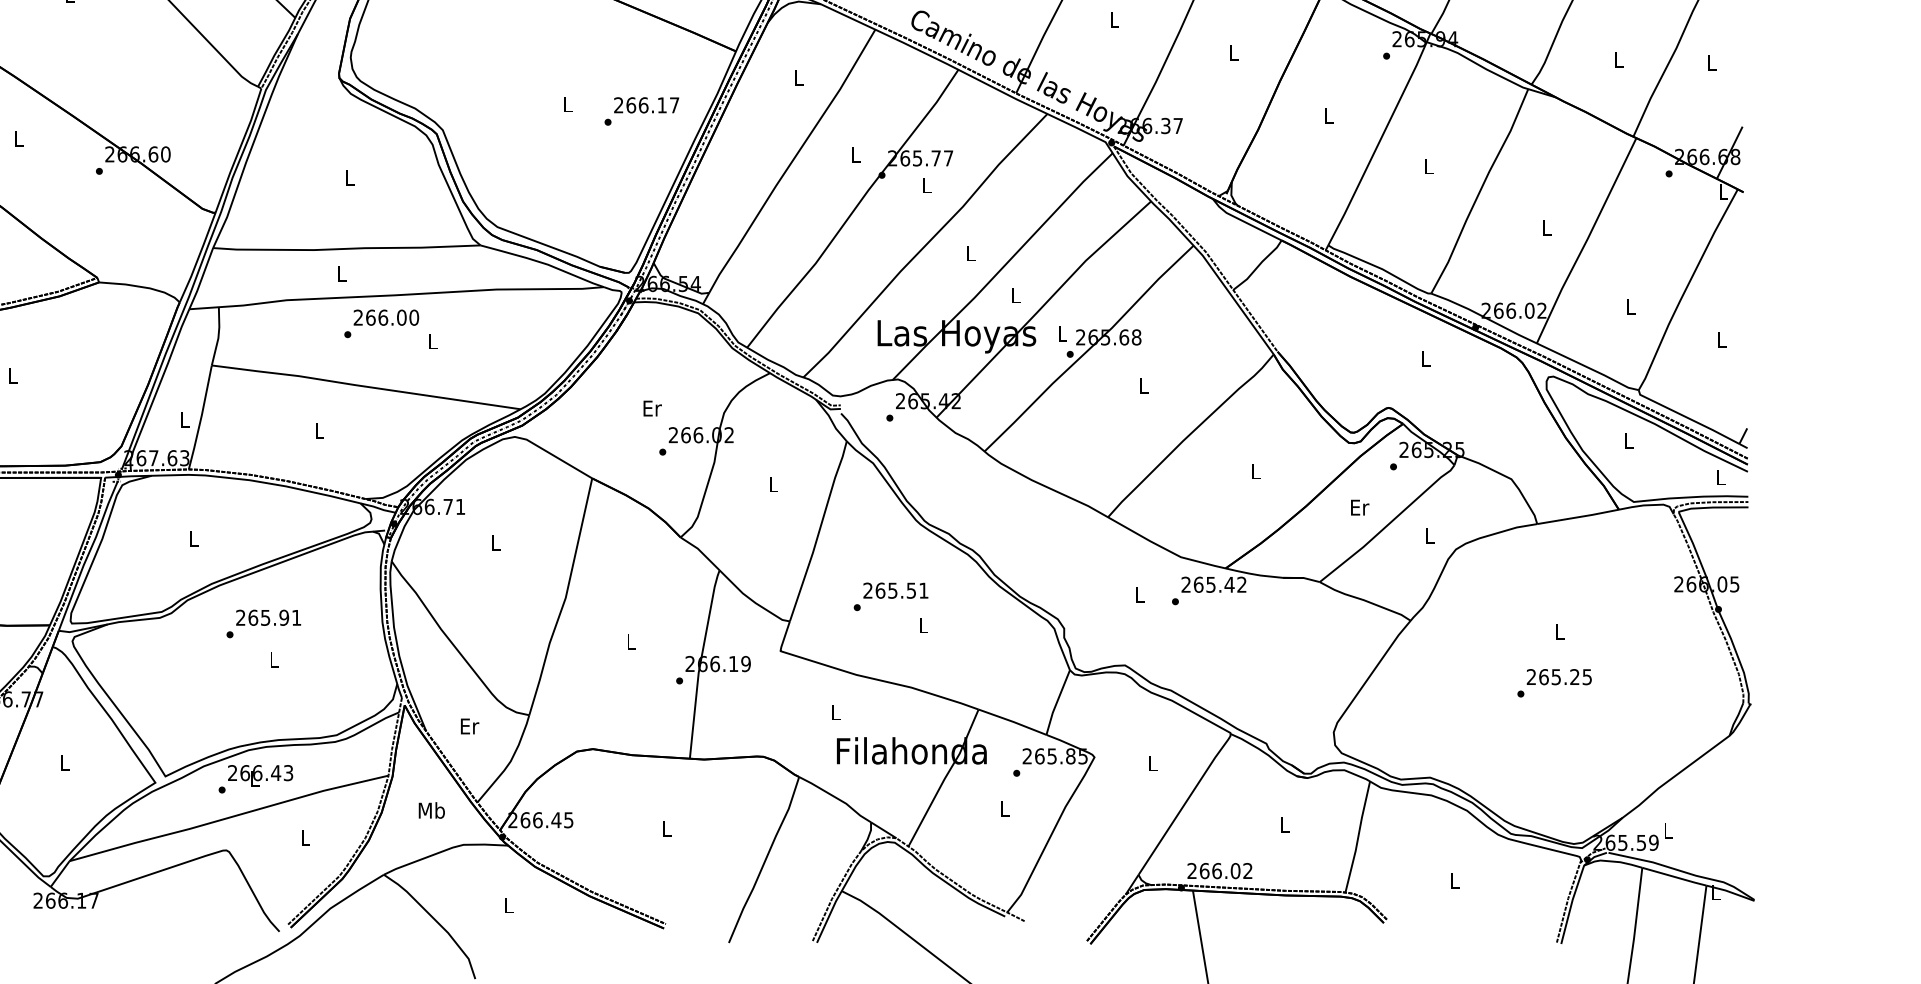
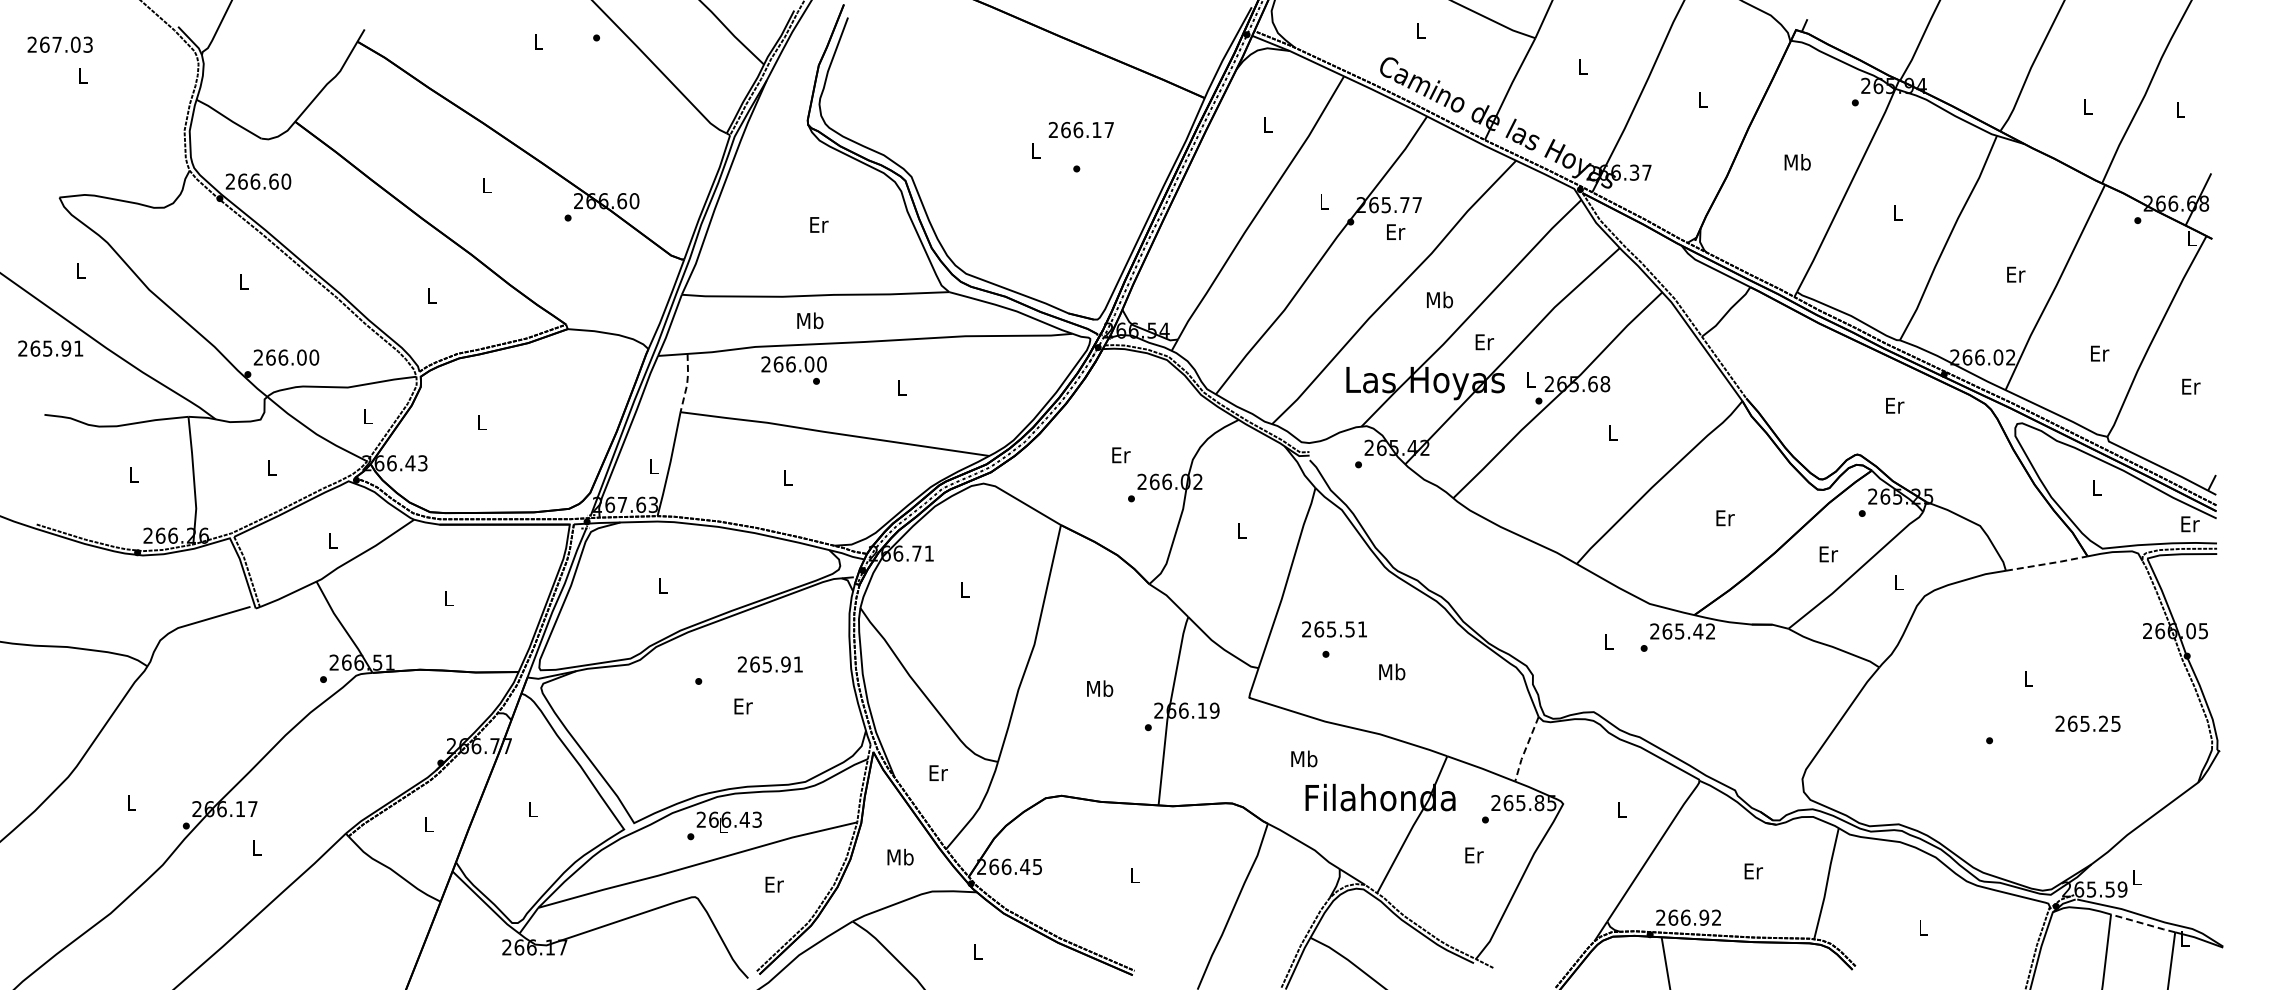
text: (645, 105) -> (1080, 130), moved
text: (1328, 115) -> (1797, 162), L -> Mb
text: (350, 177) -> (819, 224), L -> Er
text: (927, 184) -> (1396, 231), L -> Er
text: (1547, 227) -> (2016, 274), L -> Er
text: (971, 252) -> (1440, 299), L -> Mb
text: (341, 273) -> (810, 320), L -> Mb
text: (1015, 295) -> (1484, 342), L -> Er
text: (1631, 306) -> (2100, 353), L -> Er
text: (385, 317) -> (793, 364), moved
line: (218, 336) -> (687, 383), solid -> dashed
text: (1722, 339) -> (2191, 386), L -> Er
text: (1426, 358) -> (1895, 405), L -> Er
text: (1256, 471) -> (1725, 518), L -> Er
text: (1721, 477) -> (2190, 524), L -> Er
line: (1579, 516) -> (2048, 563), solid -> dashed
text: (895, 590) -> (1334, 629), moved
text: (267, 617) -> (769, 664), moved
text: (923, 624) -> (1392, 671), L -> Mb
text: (631, 641) -> (1100, 688), L -> Mb
text: (274, 659) -> (743, 706), L -> Er
text: (1558, 676) -> (2087, 723), moved
line: (1056, 702) -> (1525, 749), solid -> dashed
text: (835, 711) -> (1304, 758), L -> Mb
text: (1005, 808) -> (1474, 855), L -> Er
text: (1284, 824) -> (1753, 871), L -> Er
text: (305, 837) -> (774, 884), L -> Er
text: (1235, 870) -> (1704, 917), 266.02 -> 266.92
line: (1674, 876) -> (2143, 923), solid -> dashed

